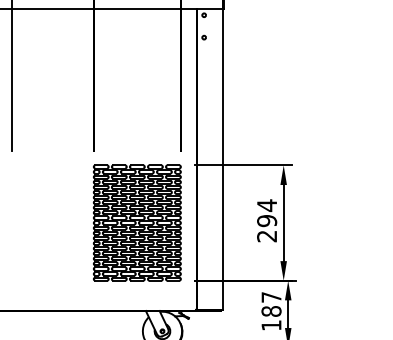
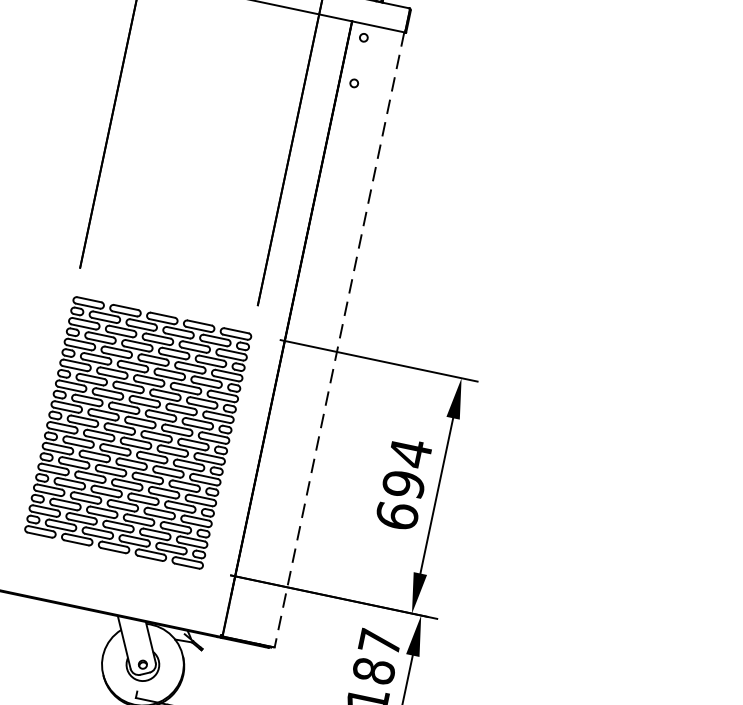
line: (222, 159) -> (339, 339), solid -> dashed
text: (267, 236) -> (397, 516), 294 -> 694

